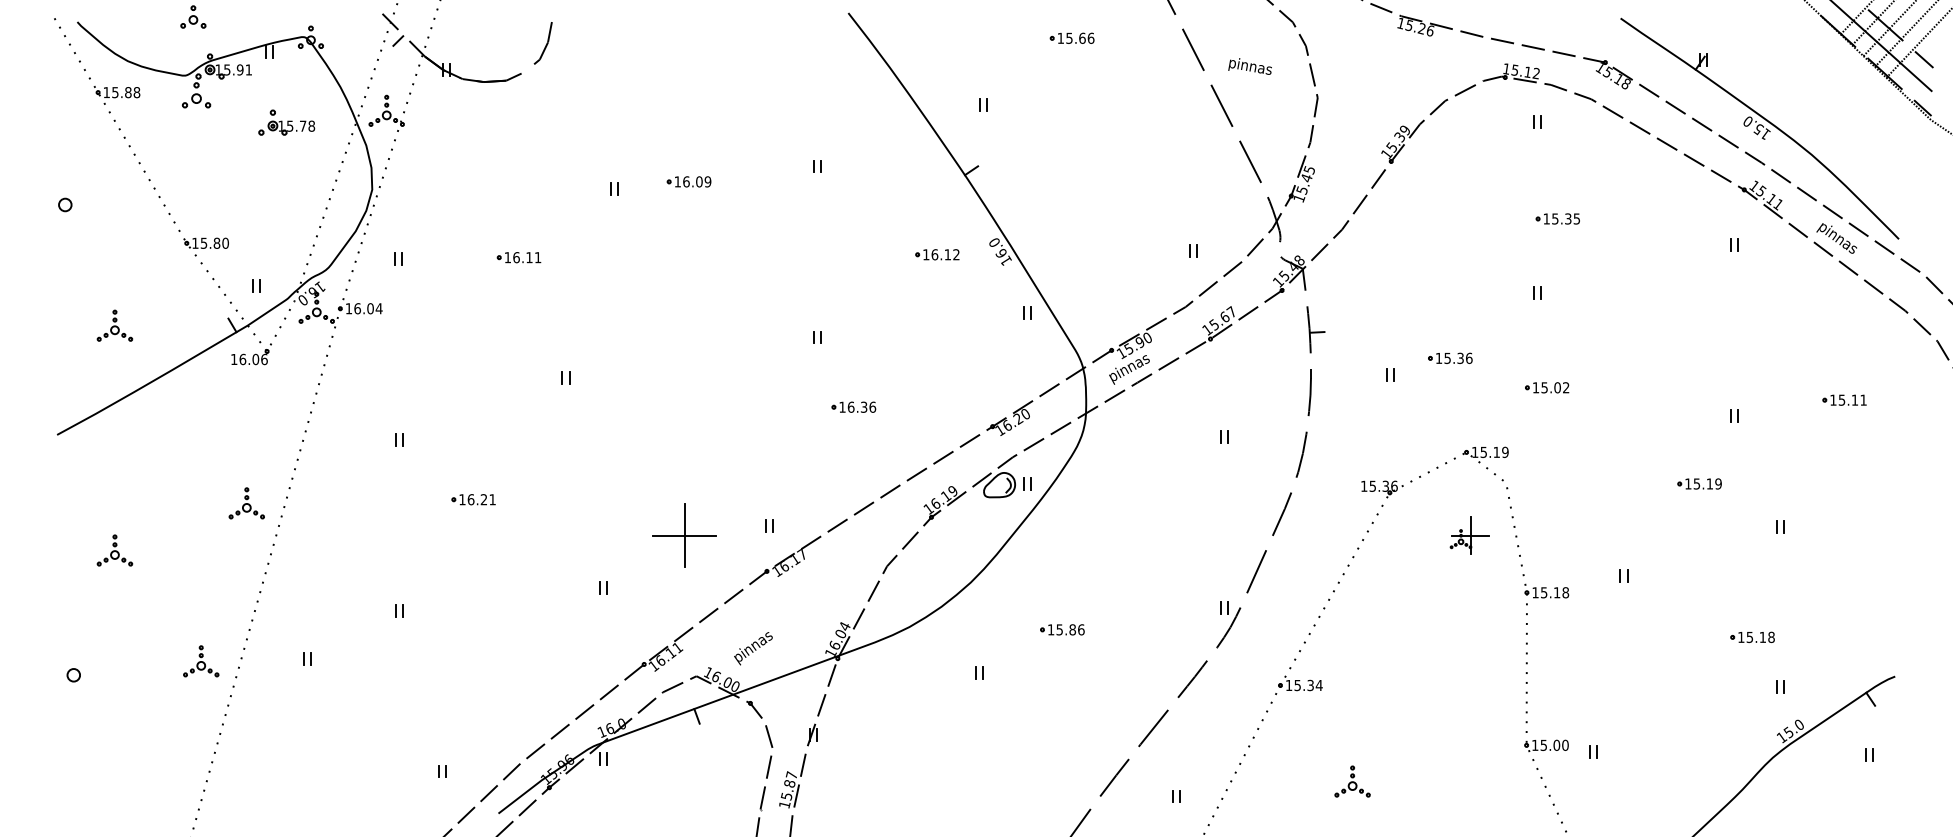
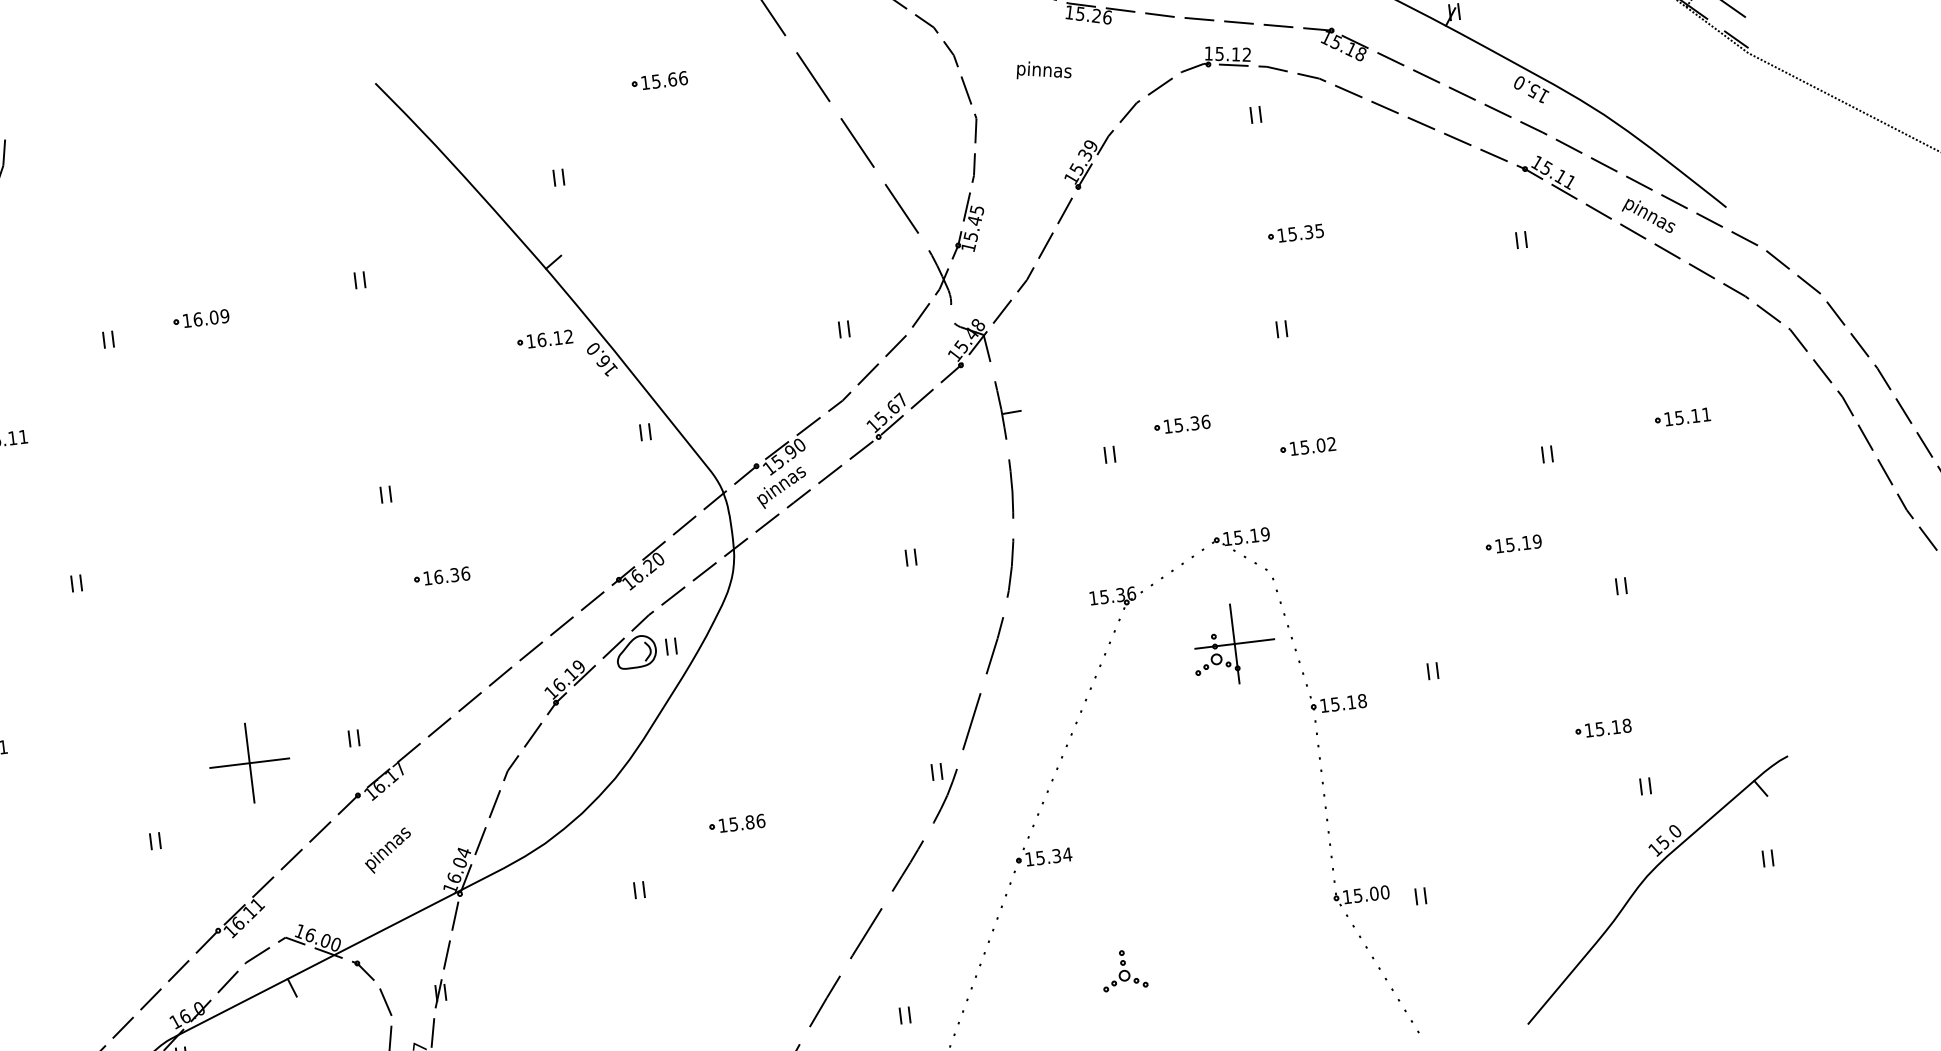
text: (1249, 66) -> (1042, 70), moved
part: (937, 254) -> (545, 339), moved
part: (1469, 535) -> (1233, 643), size x1.67
text: (753, 648) -> (388, 850), moved

